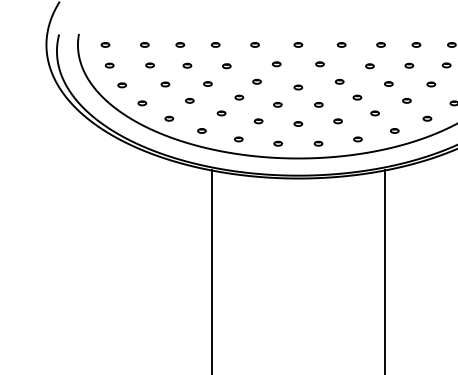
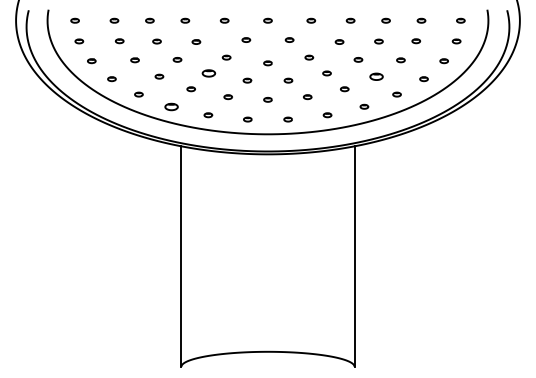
part: (238, 97) -> (208, 73), size x1.6
part: (406, 100) -> (376, 76), size x1.6
part: (201, 130) -> (171, 106), size x1.6

